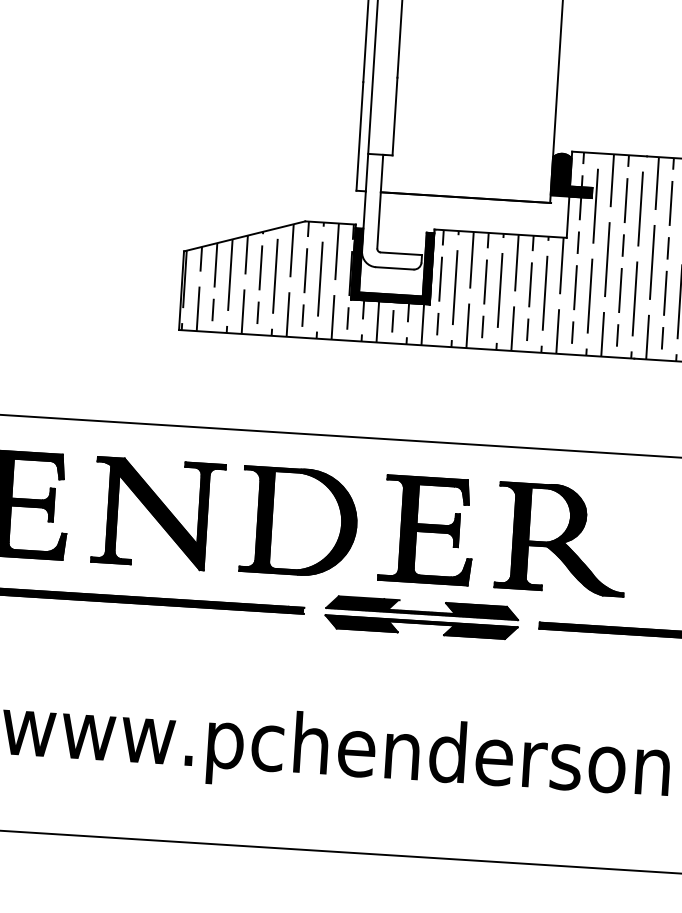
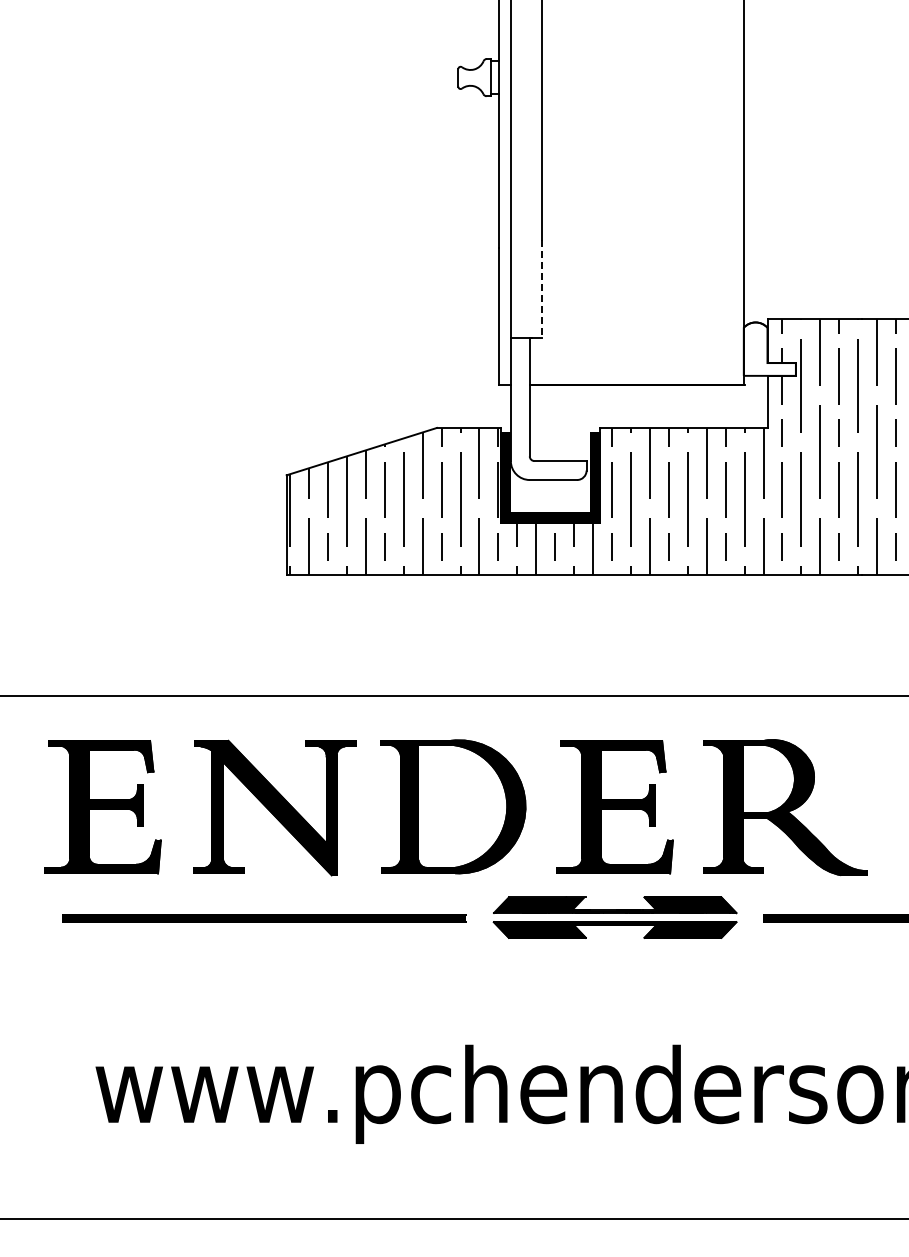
line: (394, 117) -> (541, 289), solid -> dashed
fill: (572, 175) -> (769, 348), removed

